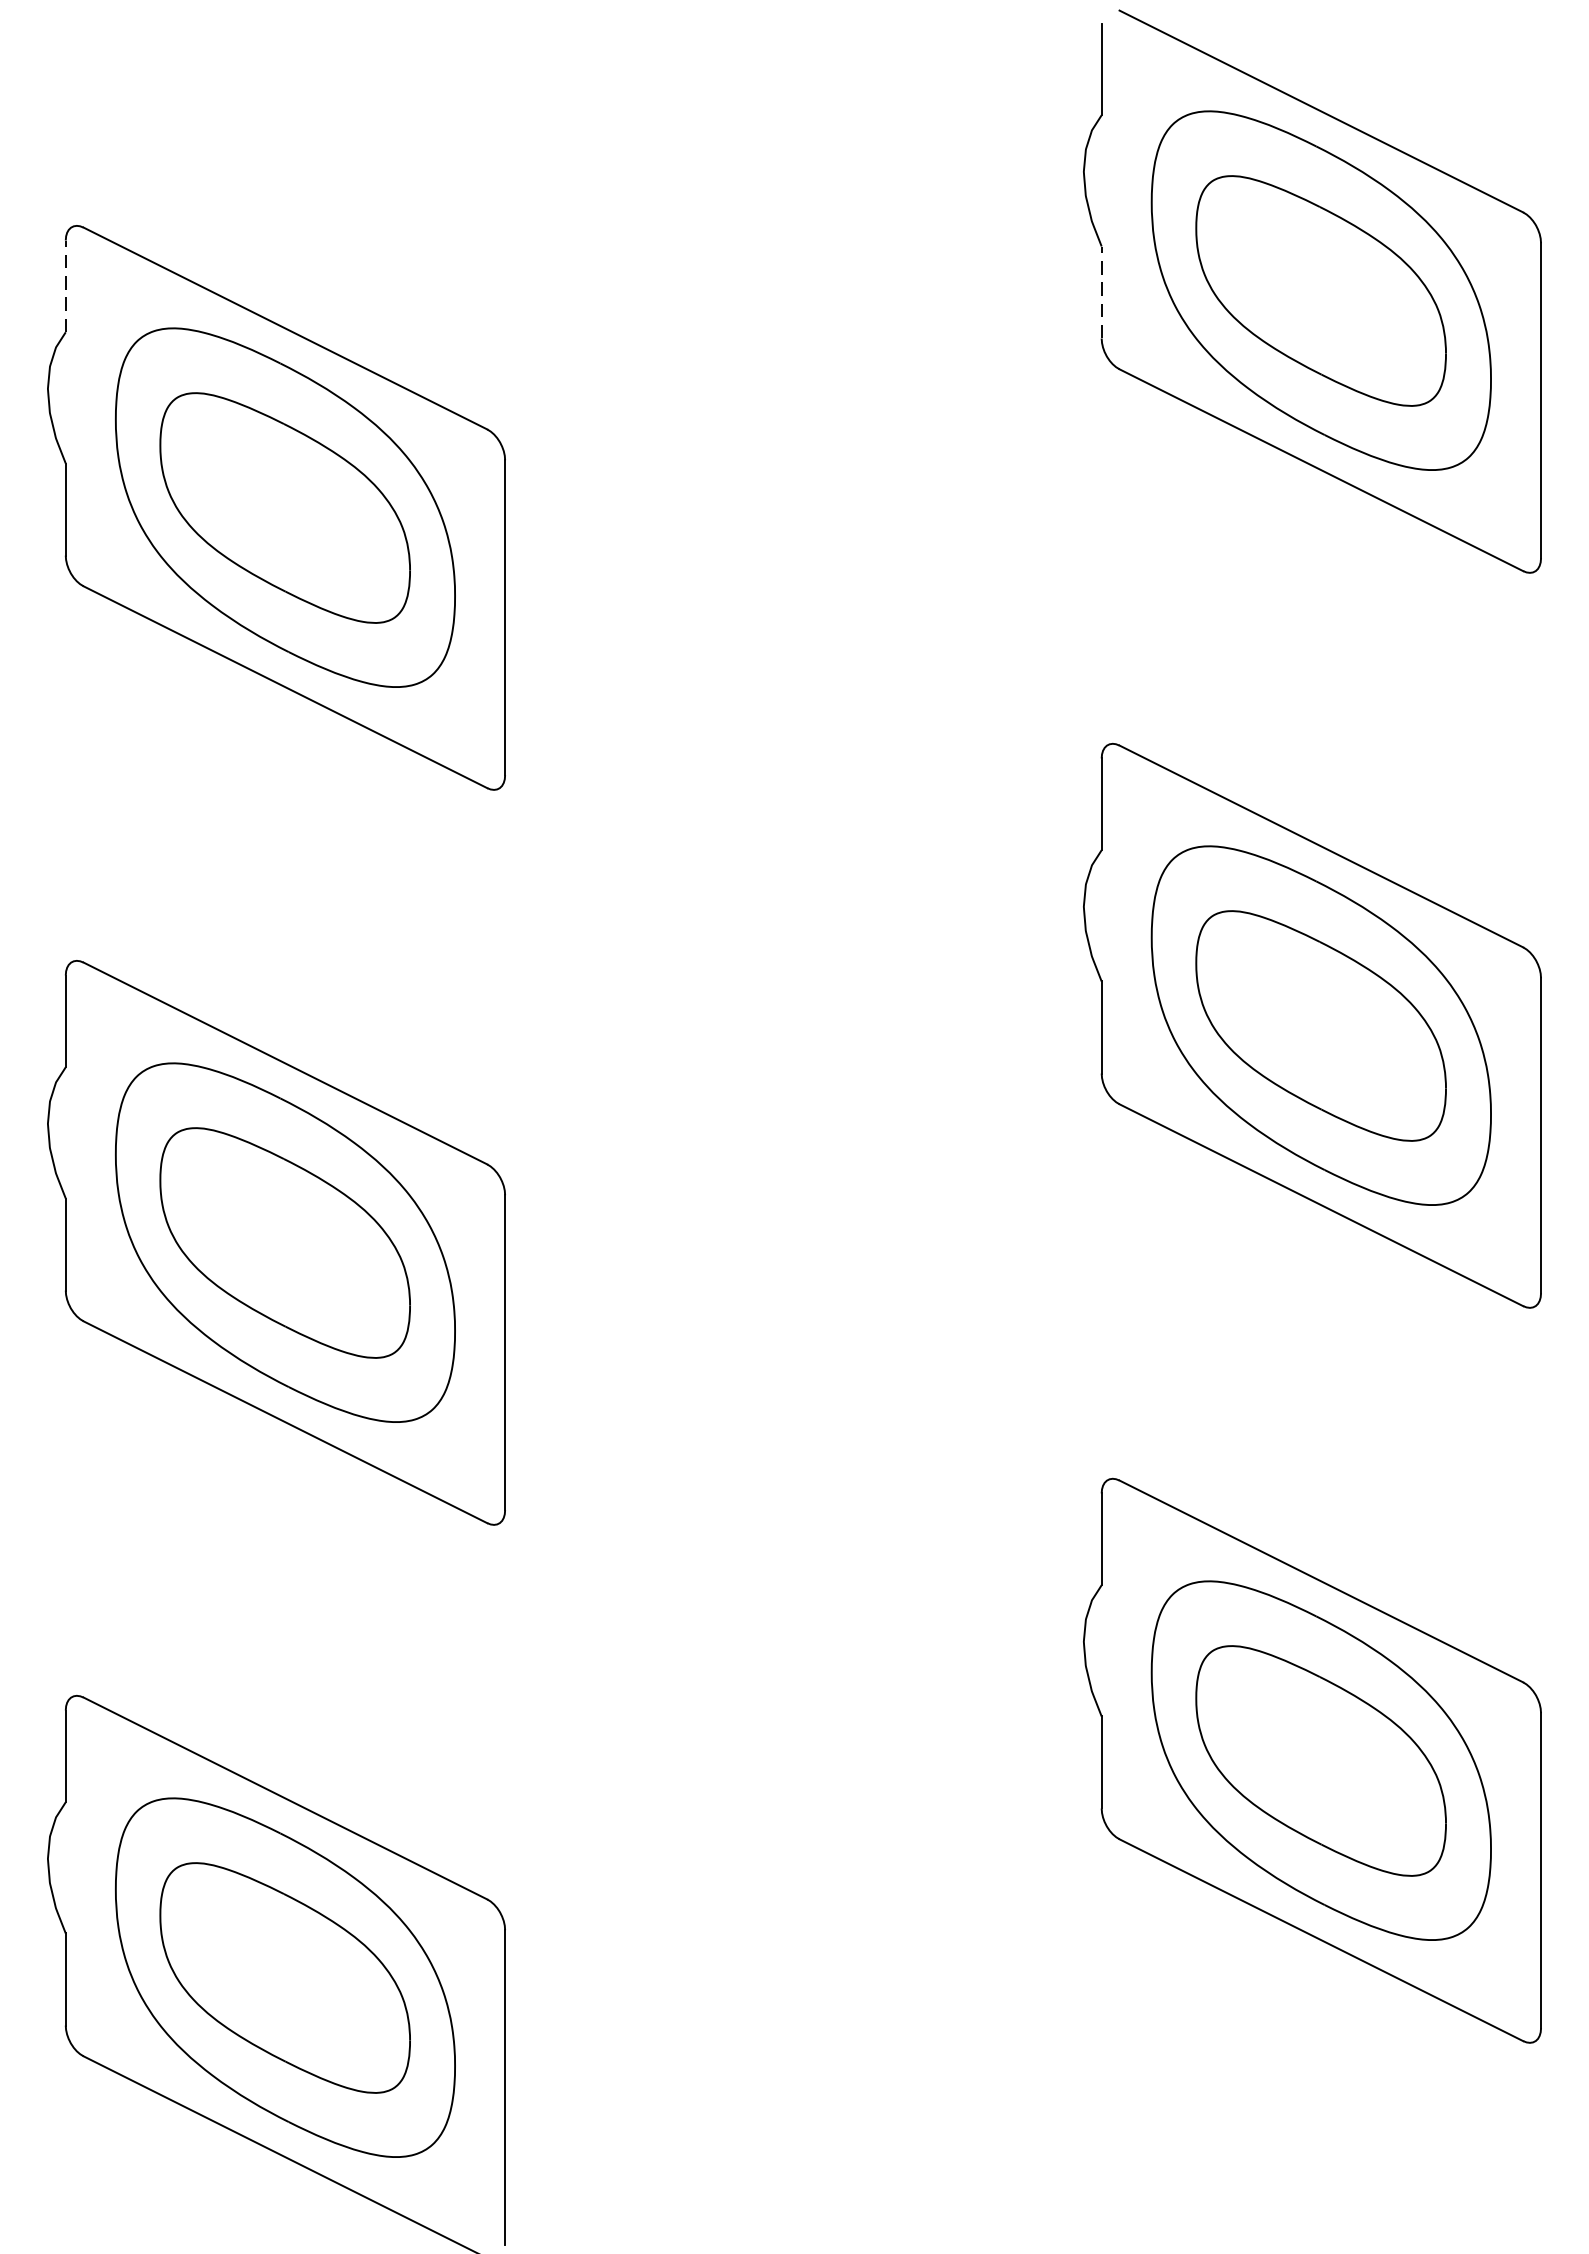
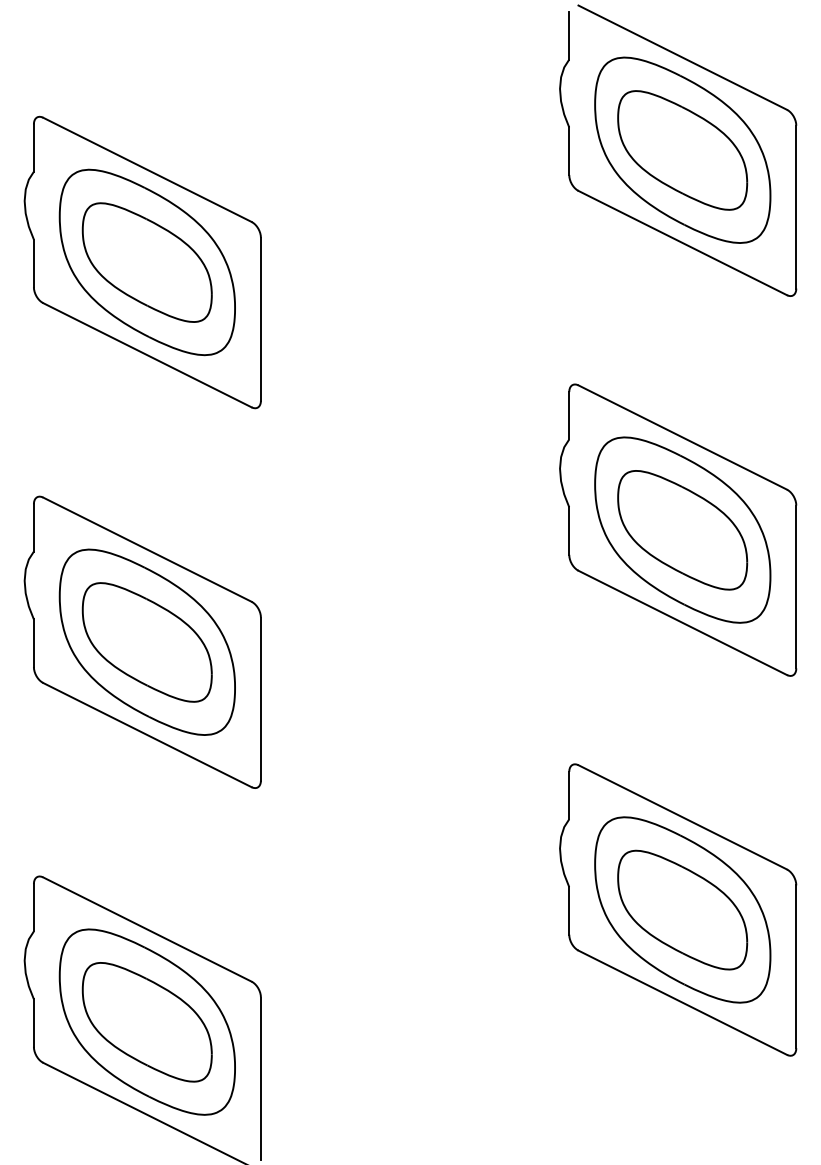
line: (65, 287) -> (33, 148), dashed -> solid
line: (1102, 293) -> (569, 151), dashed -> solid

